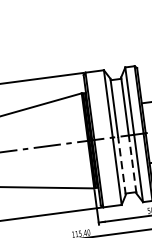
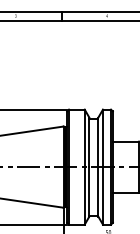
line: (132, 164) -> (98, 191), dashed -> solid
line: (122, 165) -> (89, 191), dashed -> solid

